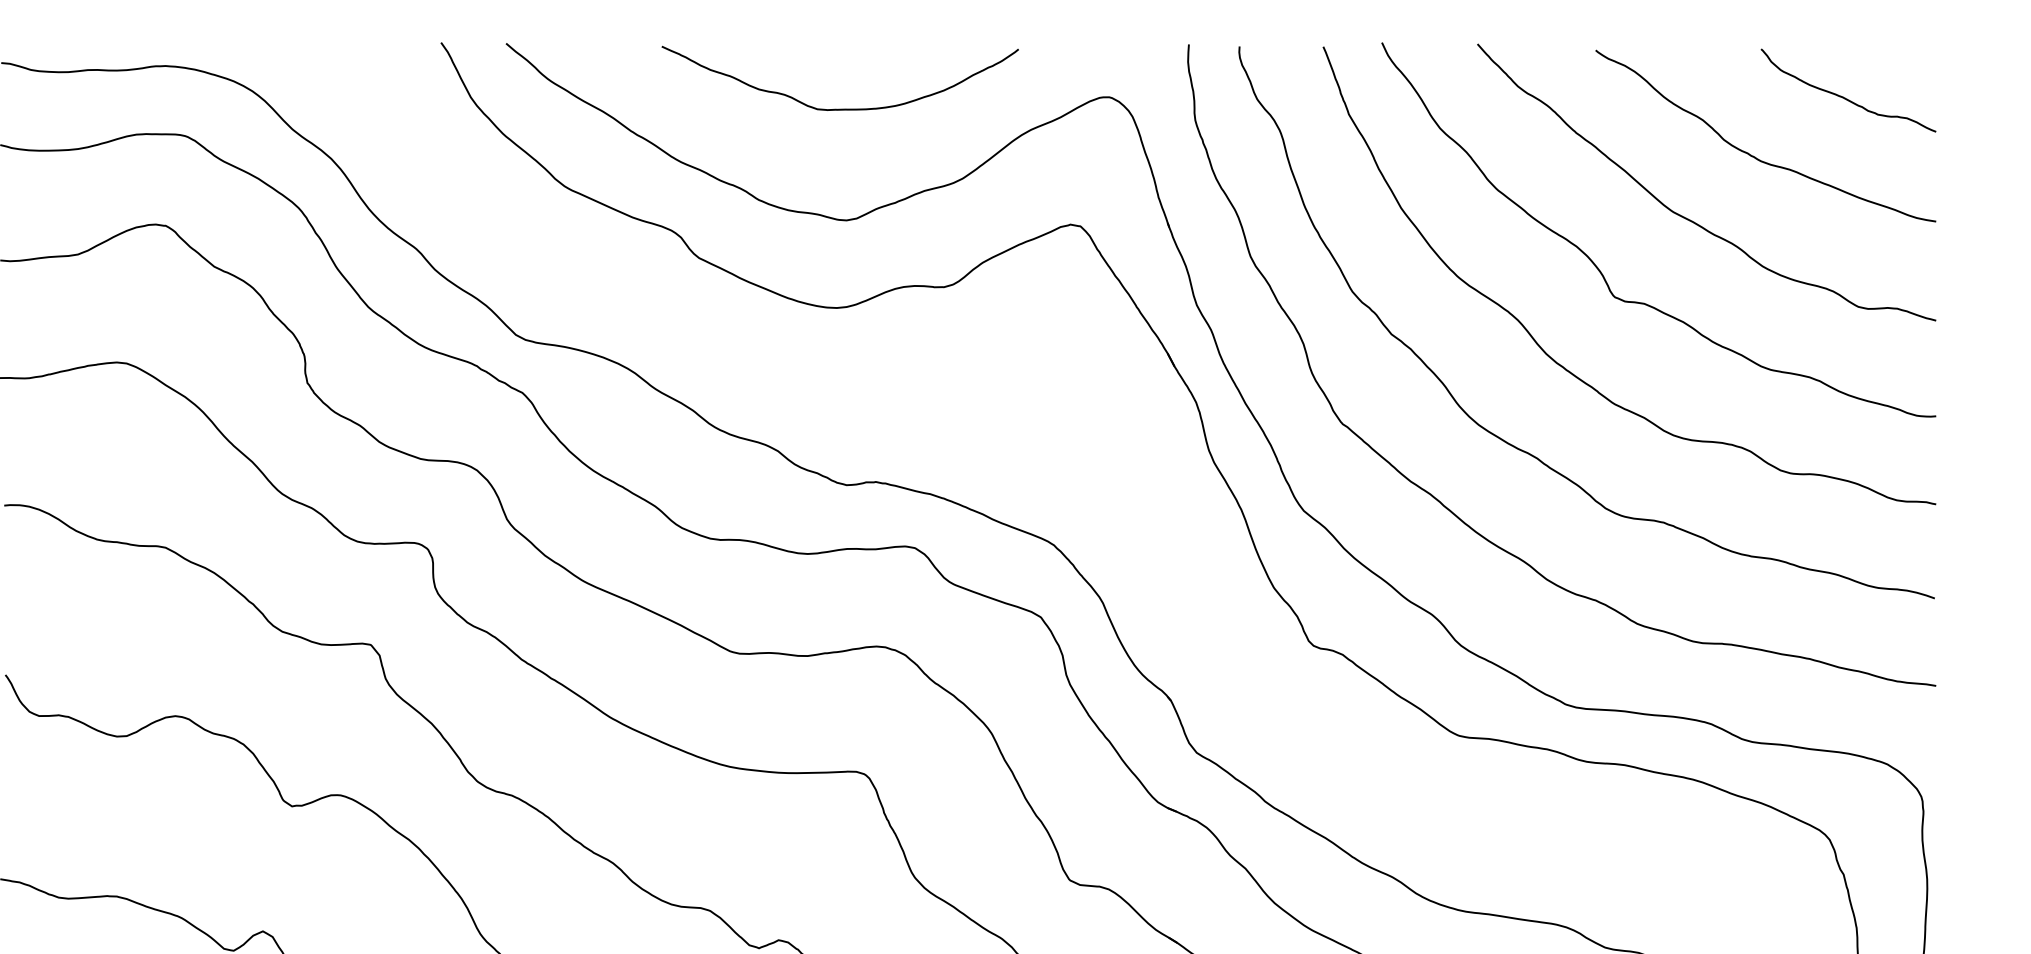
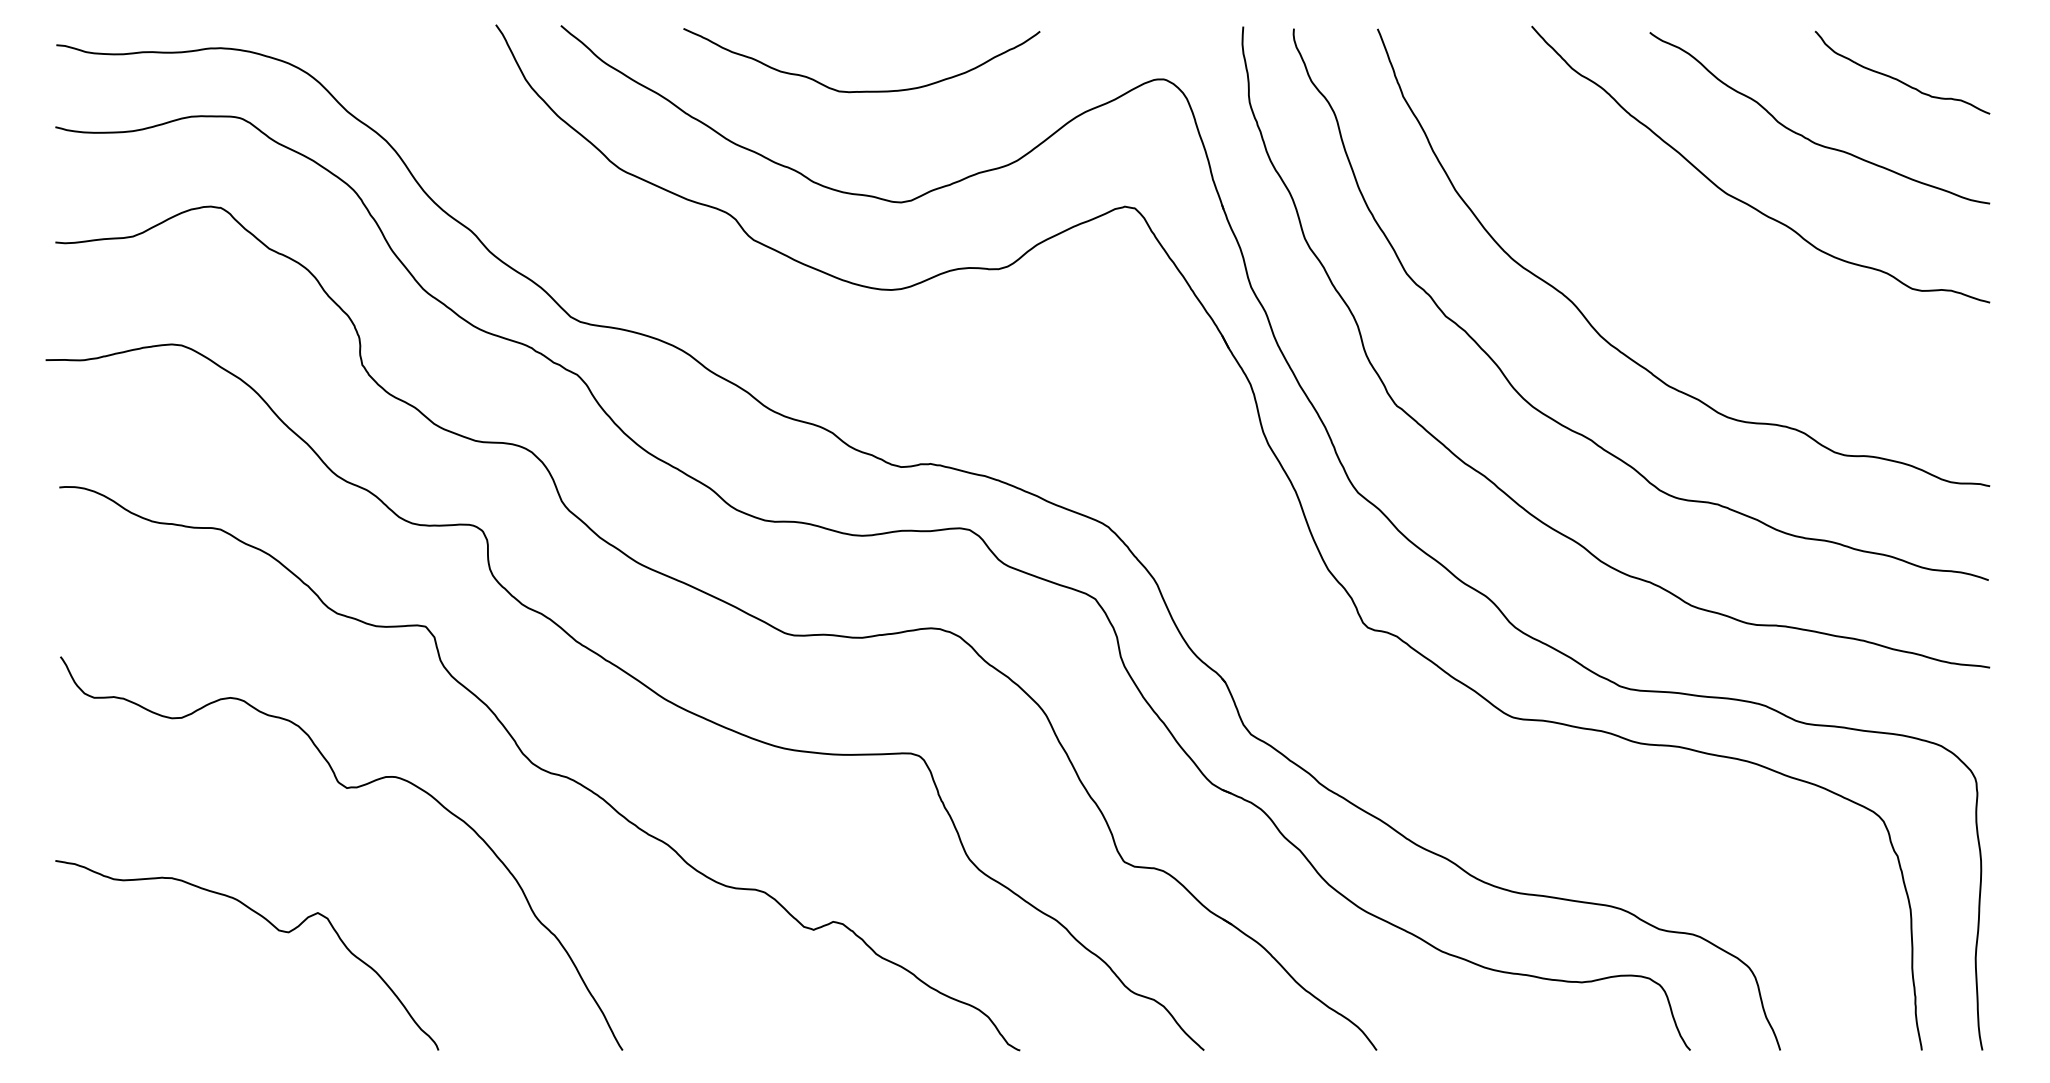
curve: (841, 108) -> (863, 90), moved
curve: (1601, 271) -> (1655, 253), removed

